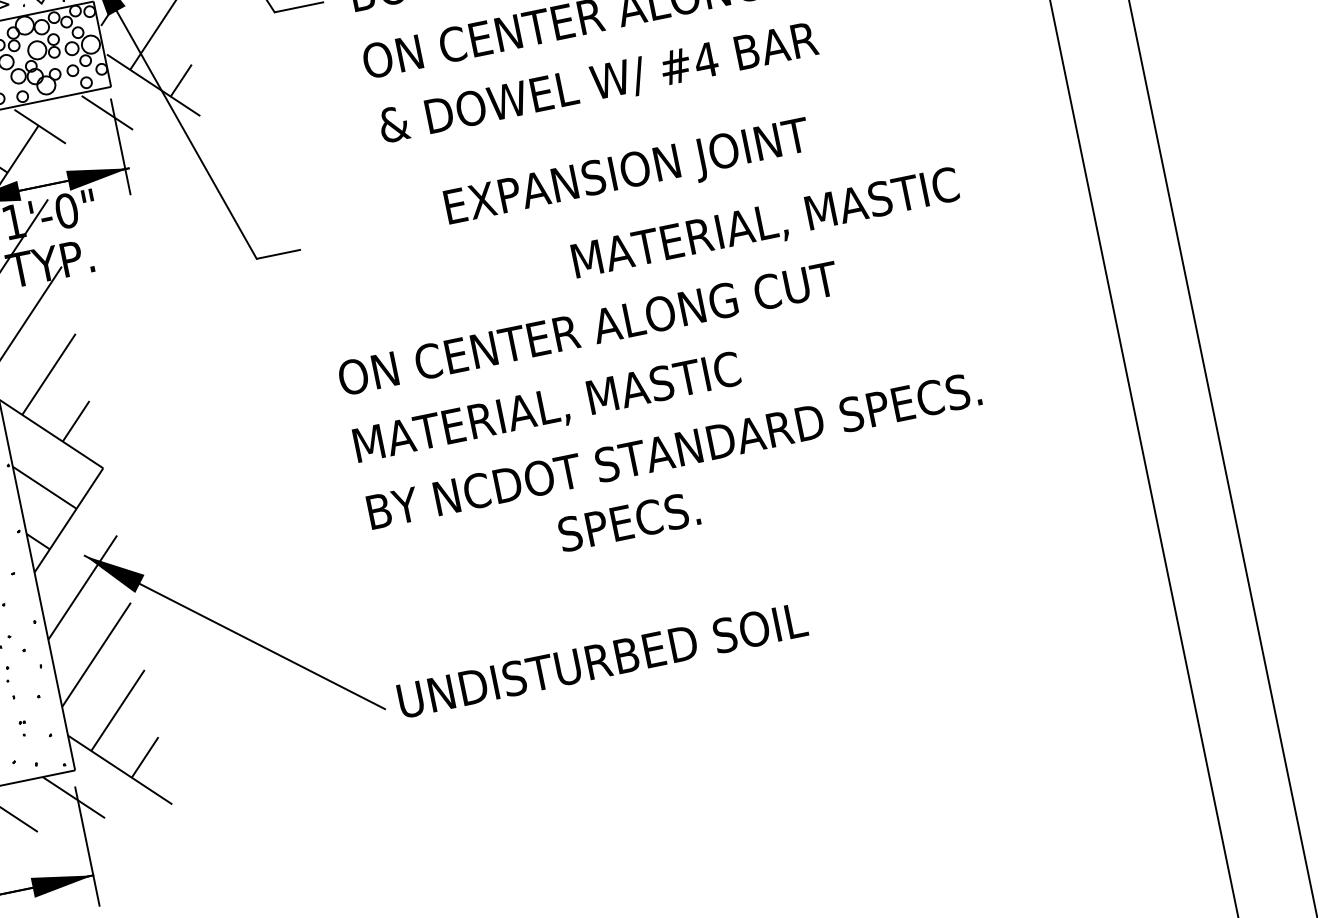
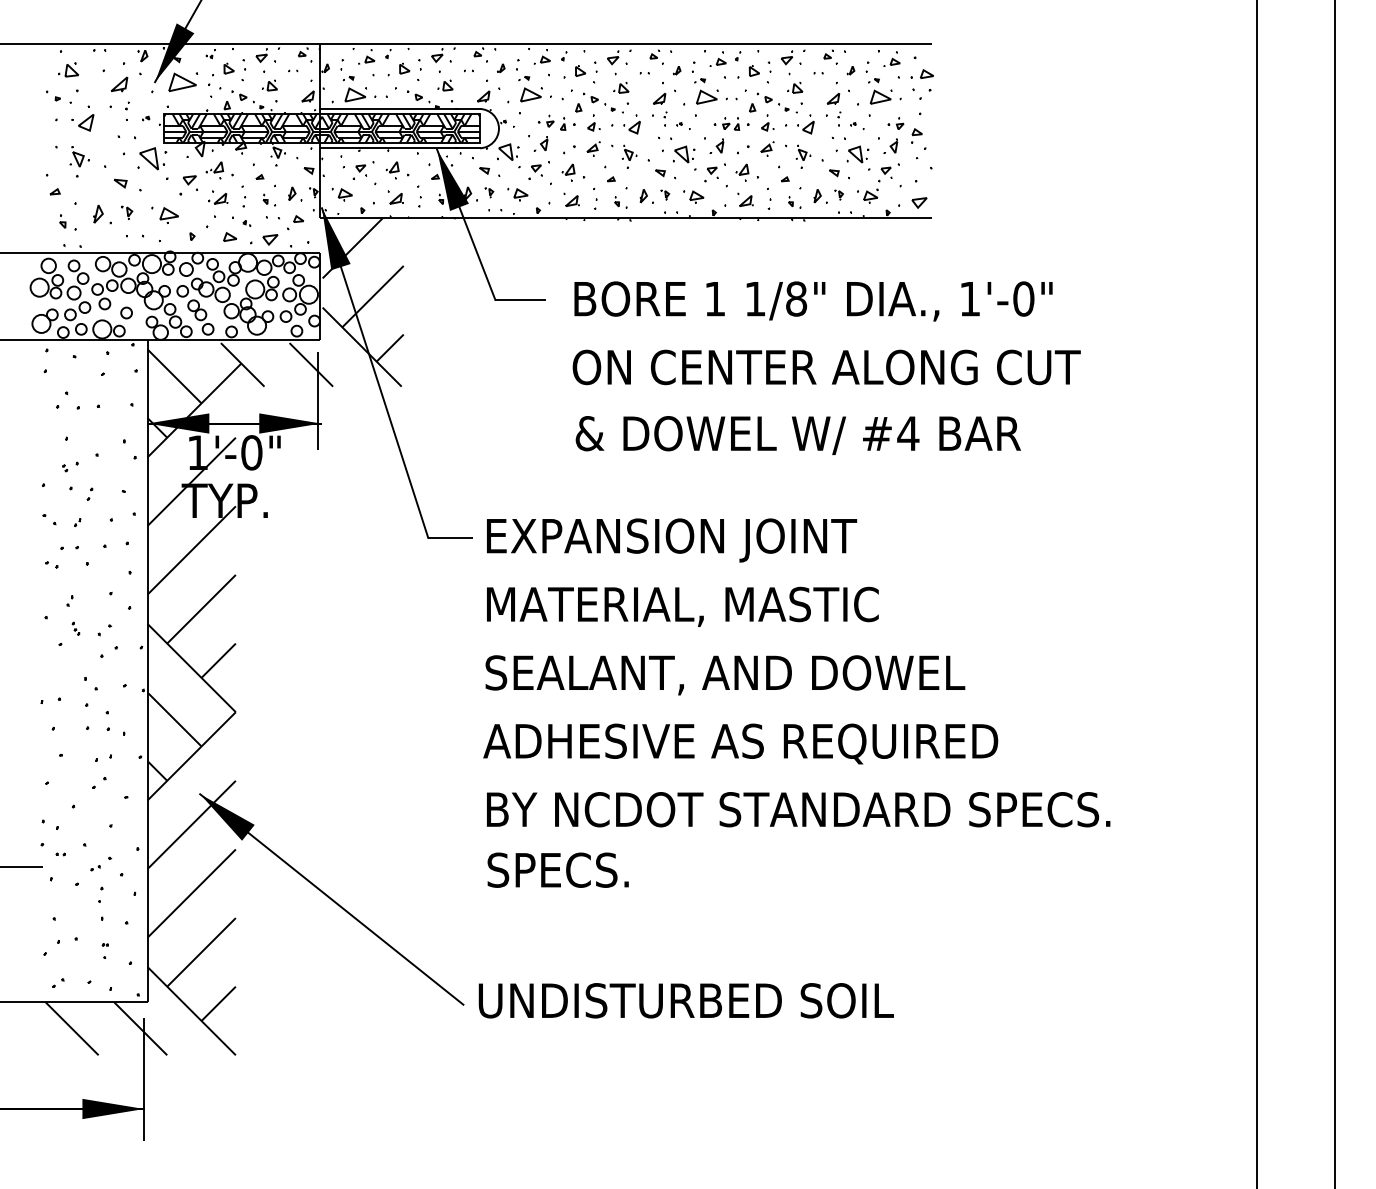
text: (628, 174) -> (672, 540), moved
text: (765, 224) -> (682, 606), moved
text: (589, 331) -> (739, 675), ON CENTER ALONG CUT -> SEALANT, AND DOWEL
text: (603, 397) -> (740, 743), MATERIAL, MASTIC -> ADHESIVE AS REQUIRED
text: (628, 521) -> (557, 869), moved

